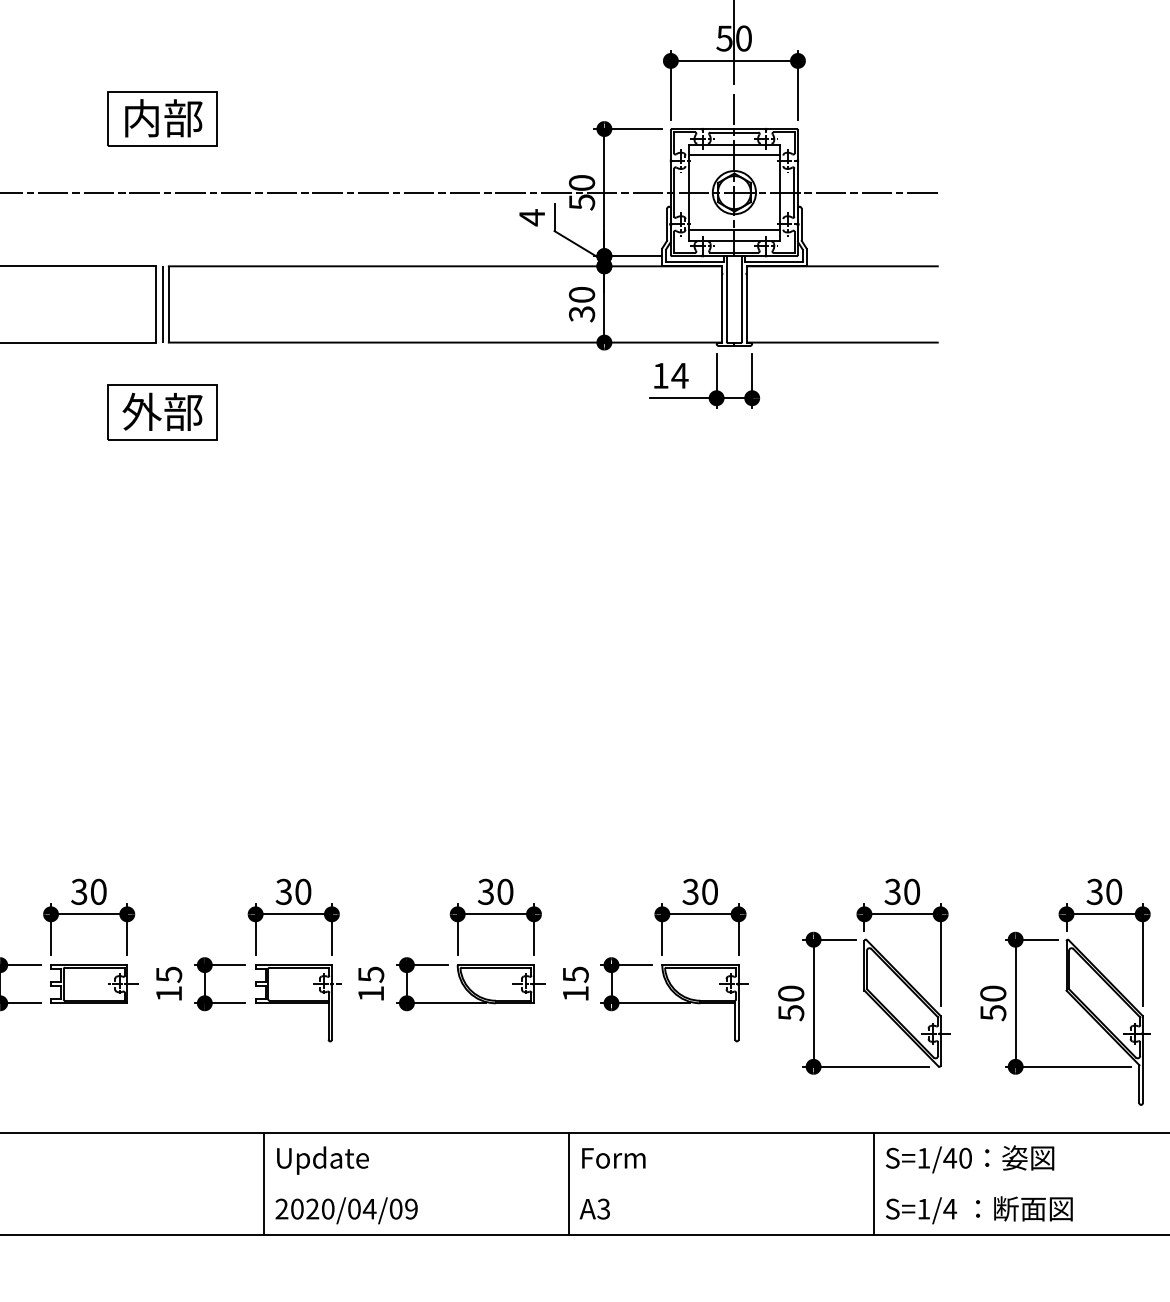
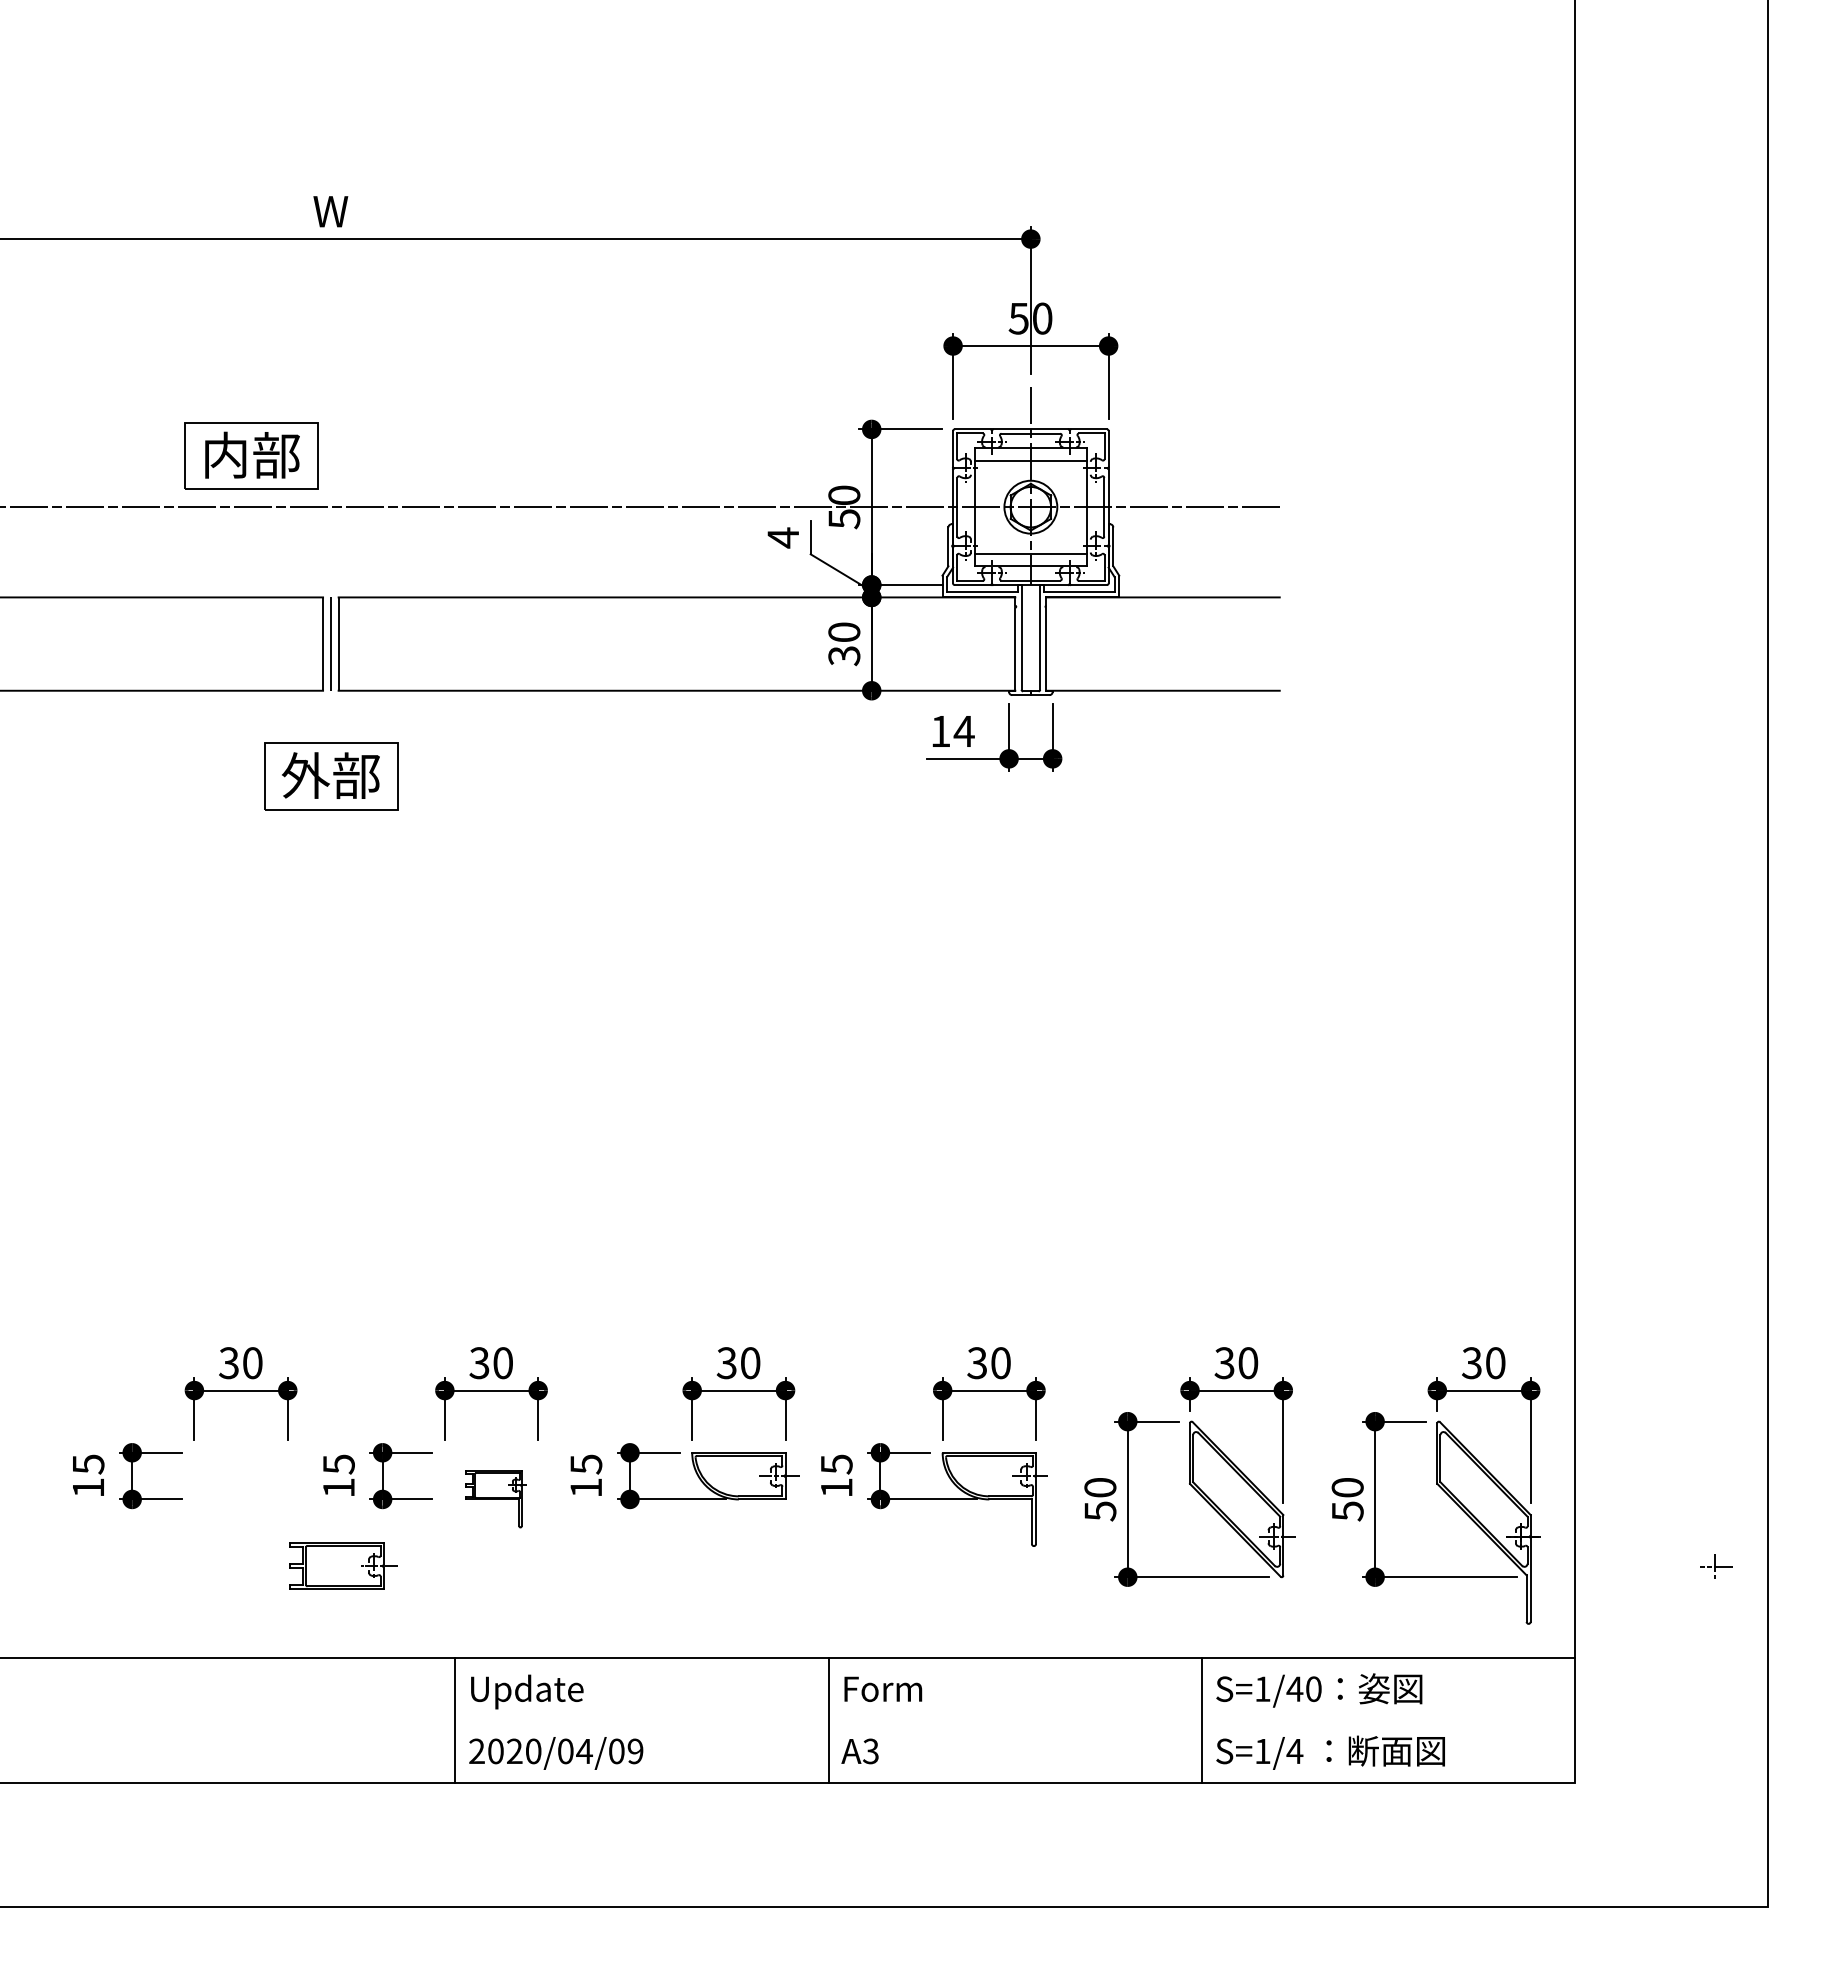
part: (163, 118) -> (251, 455), moved
part: (94, 983) -> (343, 1565), moved
part: (297, 1003) -> (496, 1499), size x0.6

